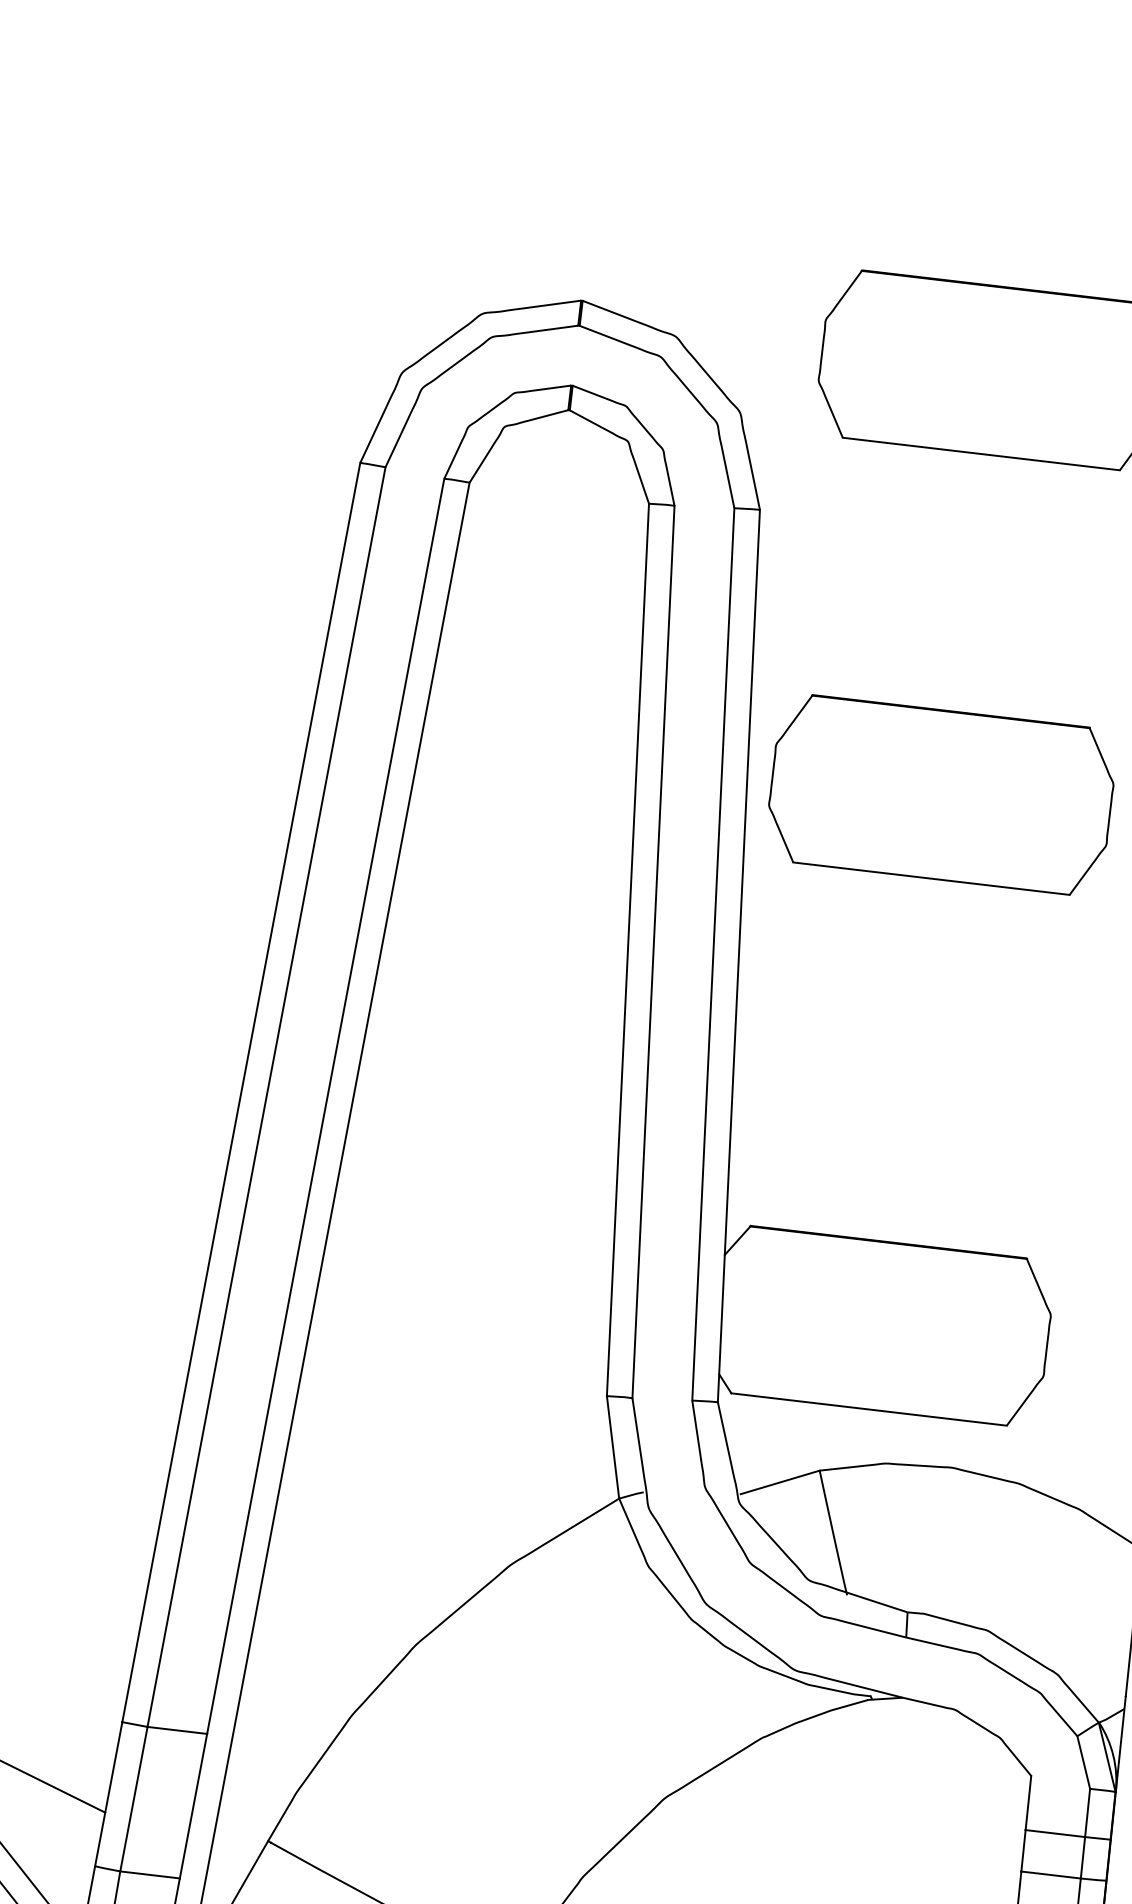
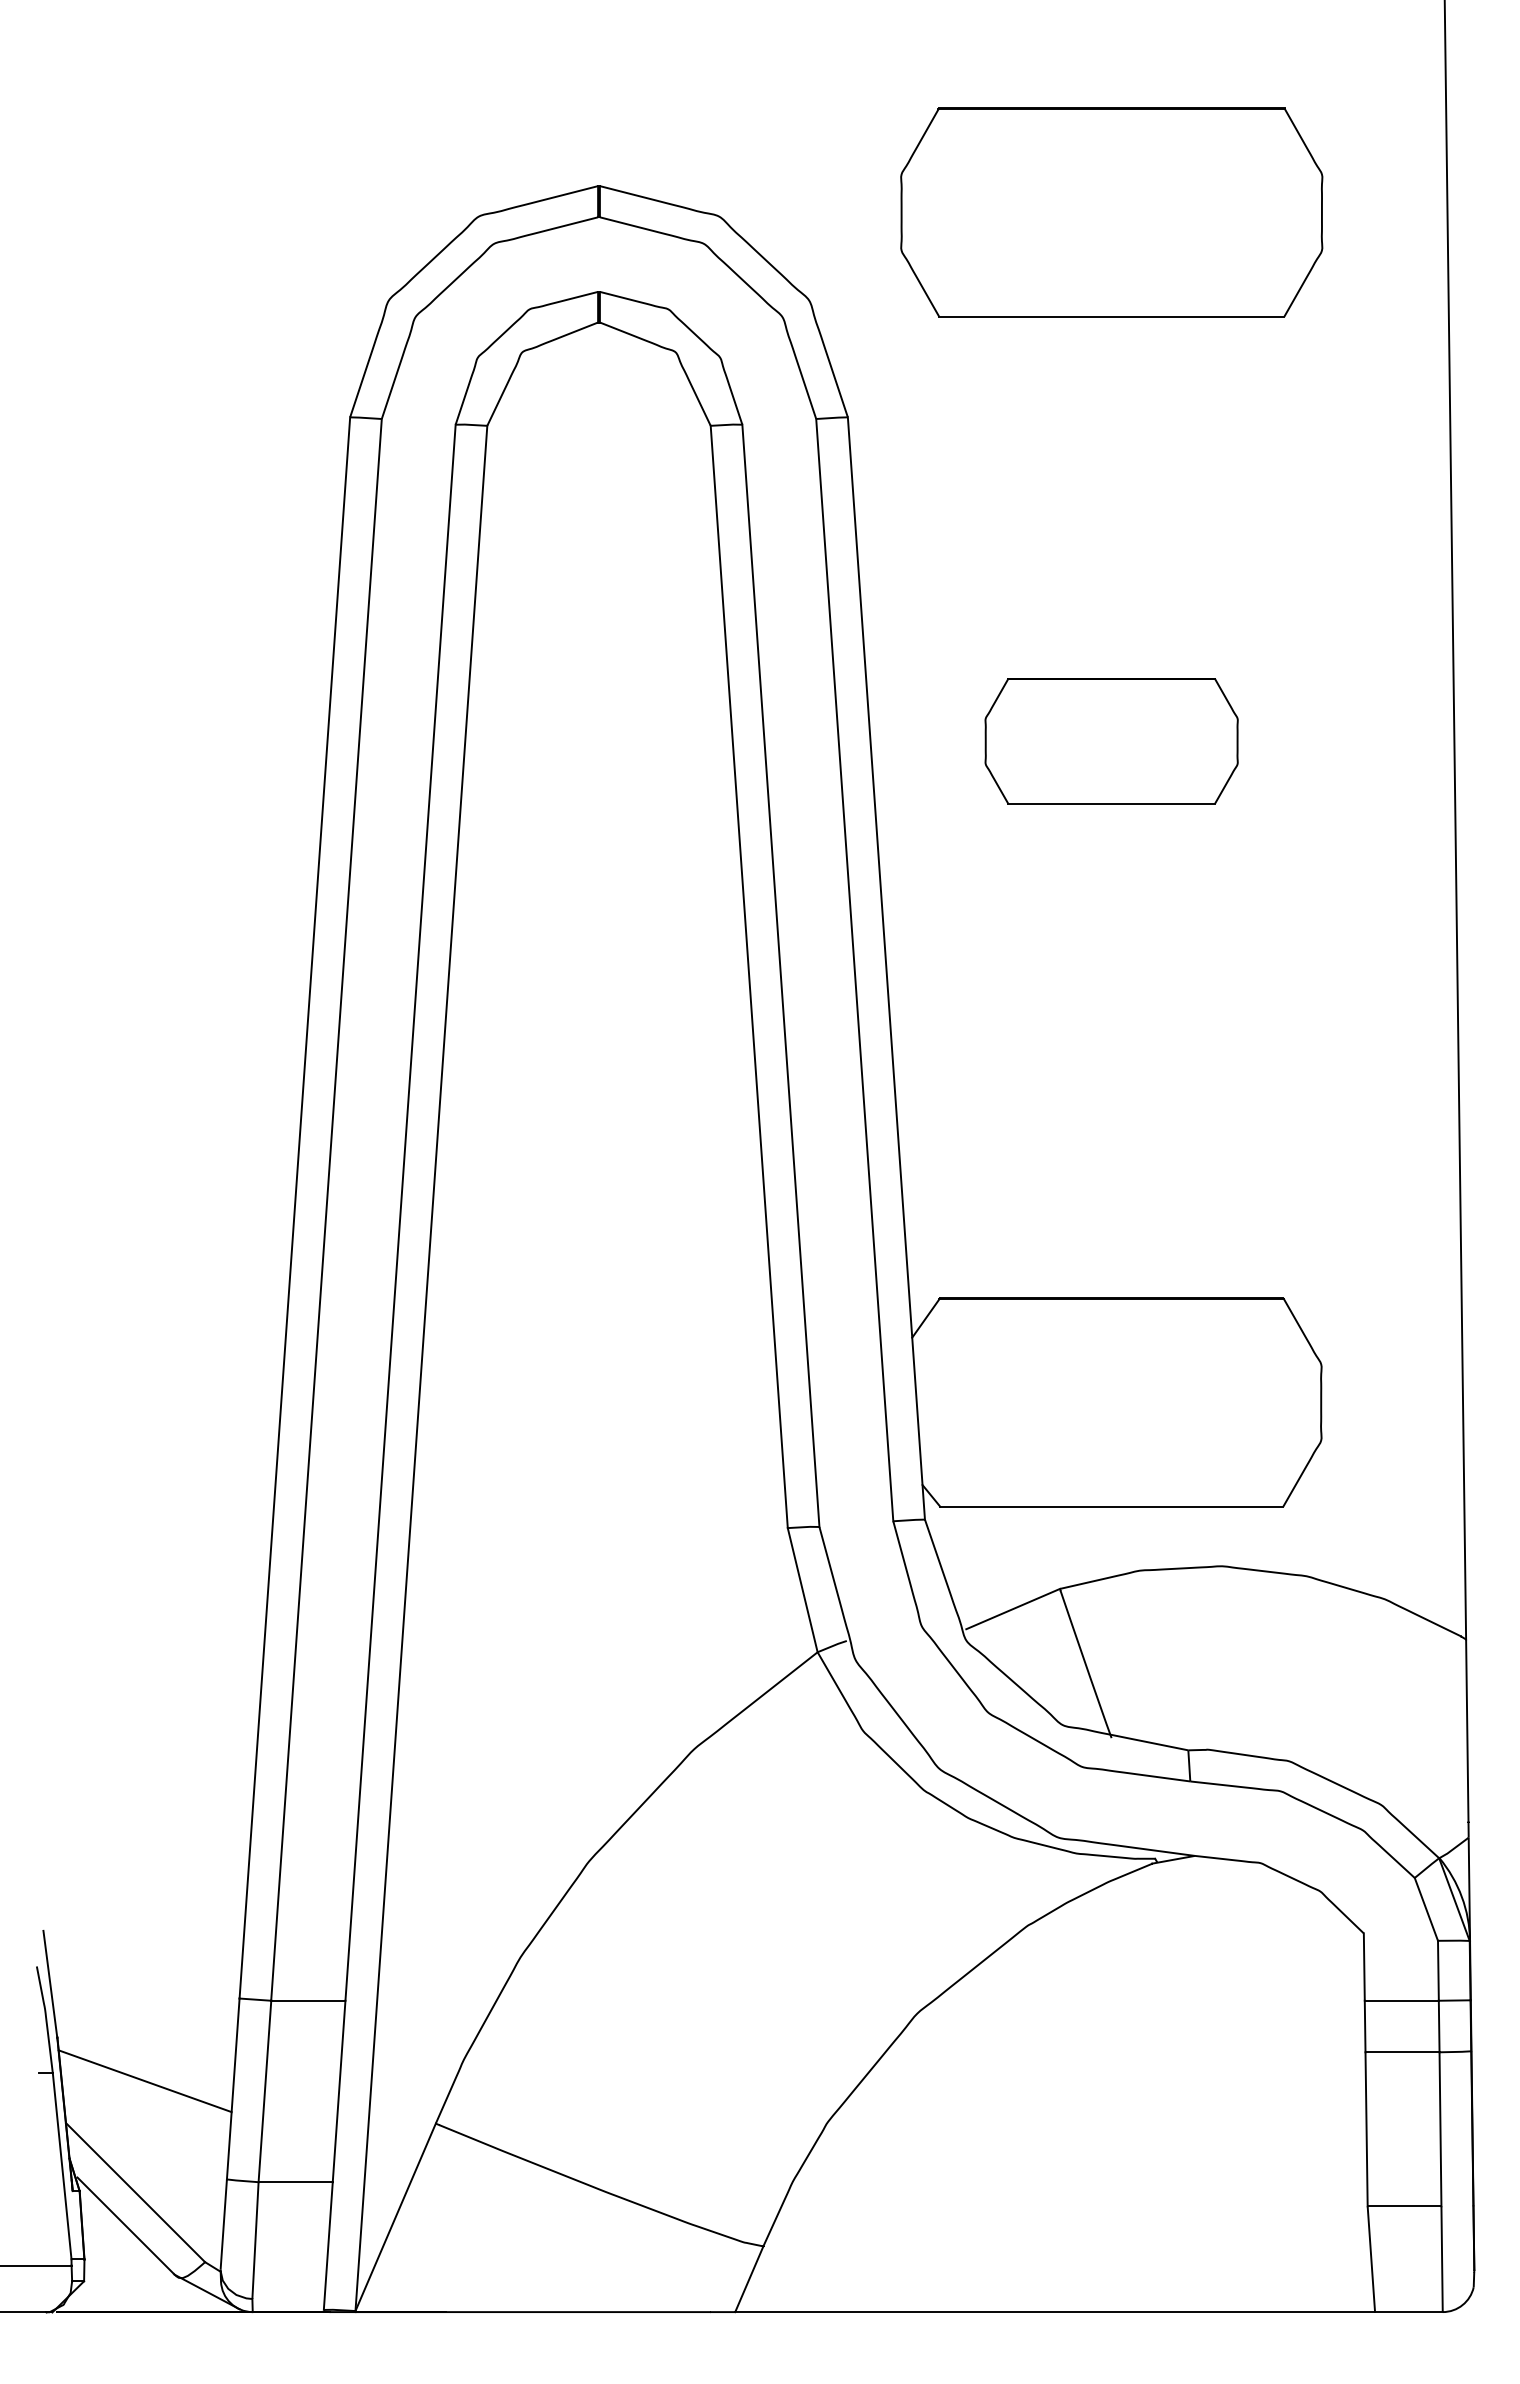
part: (941, 795) -> (1111, 741), size x0.6

